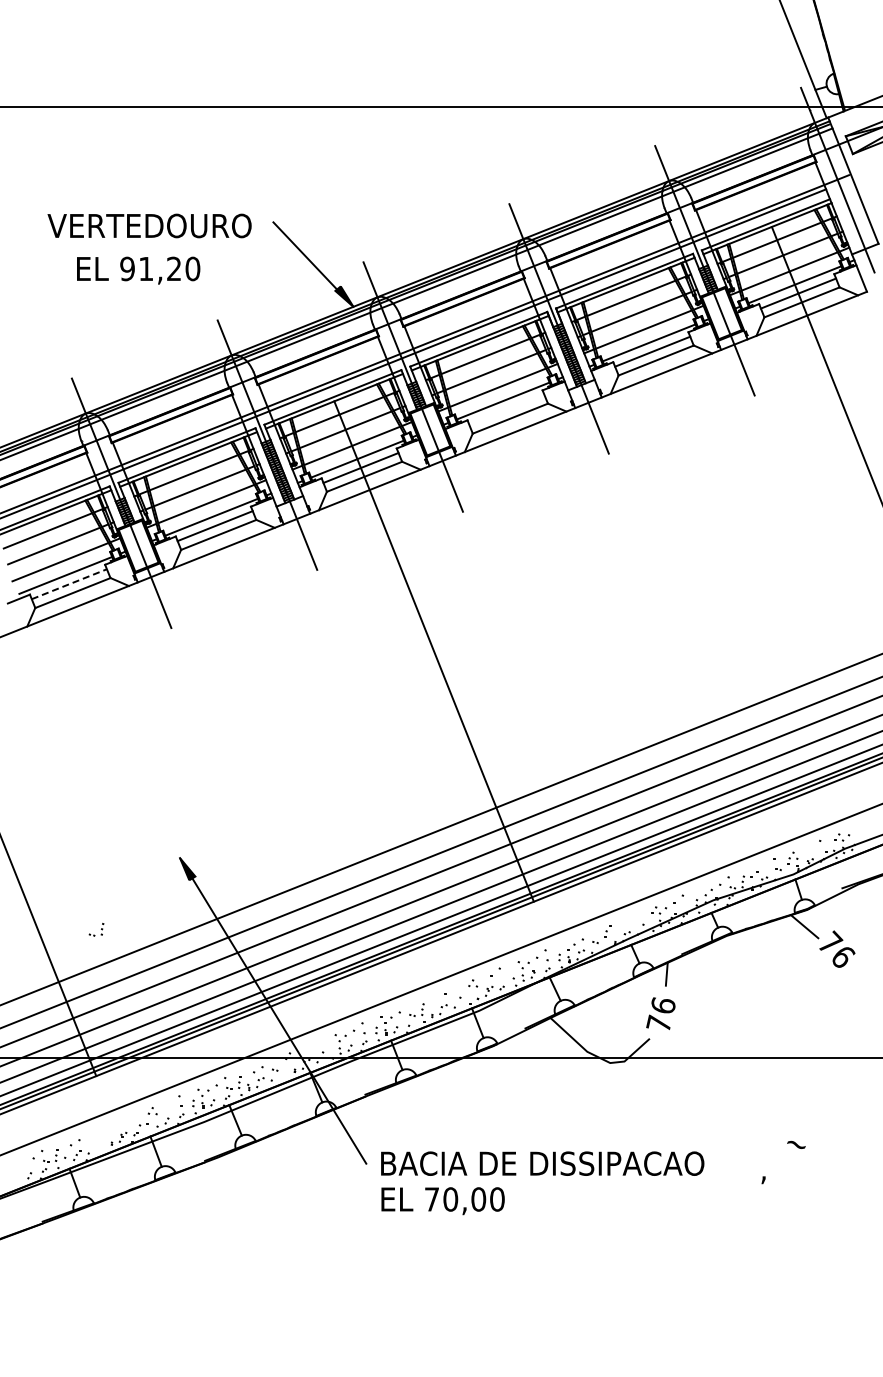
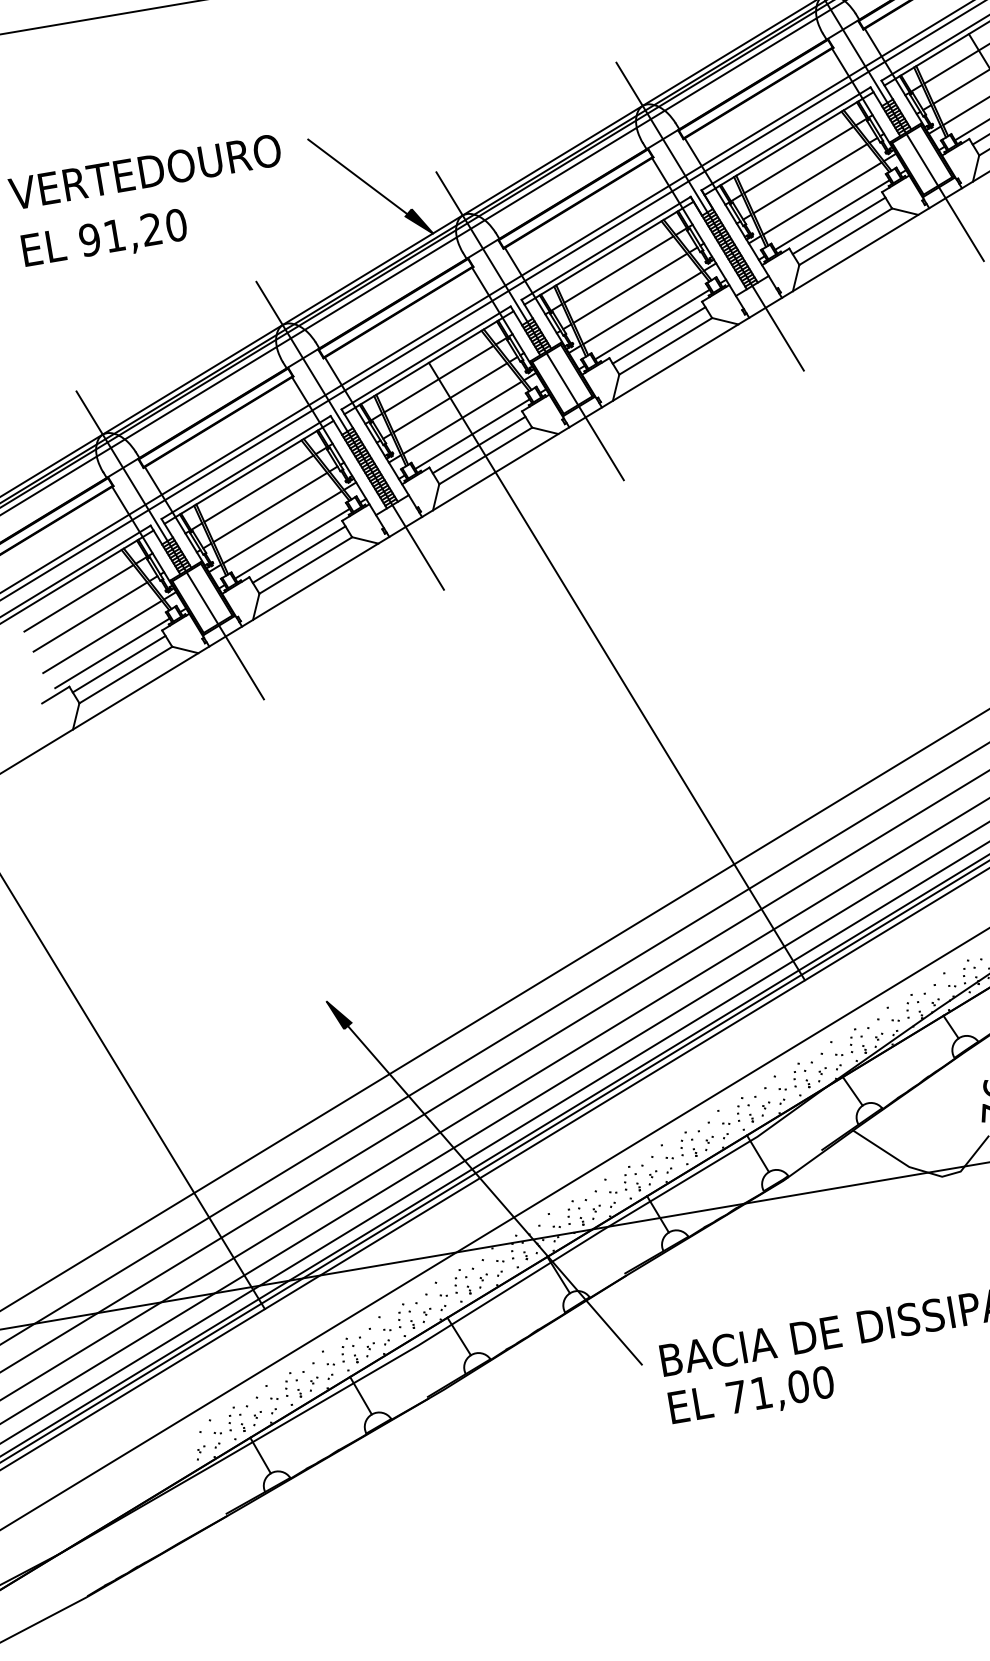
text: (138, 270) -> (104, 239), moved
line: (506, 409) -> (658, 335), added
line: (69, 584) -> (119, 664), dashed -> solid
part: (96, 929) -> (278, 1390), moved
text: (450, 1199) -> (761, 1393), 70,00 -> 71,00

